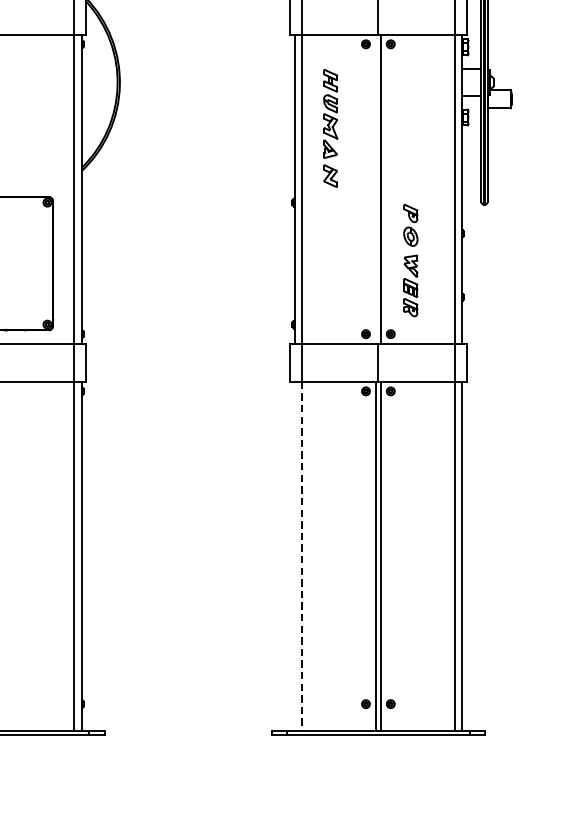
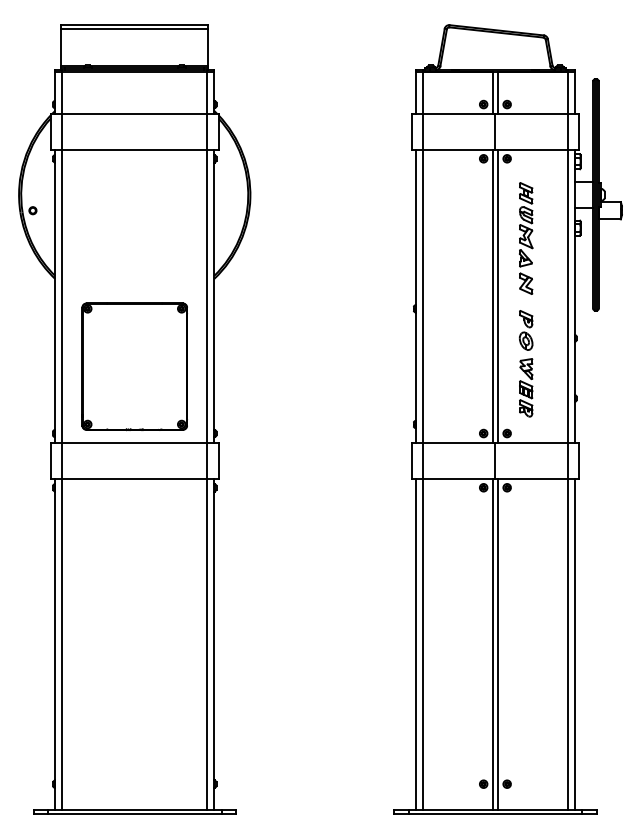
part: (331, 128) -> (526, 238), moved
line: (375, 188) -> (492, 295), added
line: (294, 555) -> (415, 643), added
line: (302, 556) -> (423, 644), dashed -> solid

